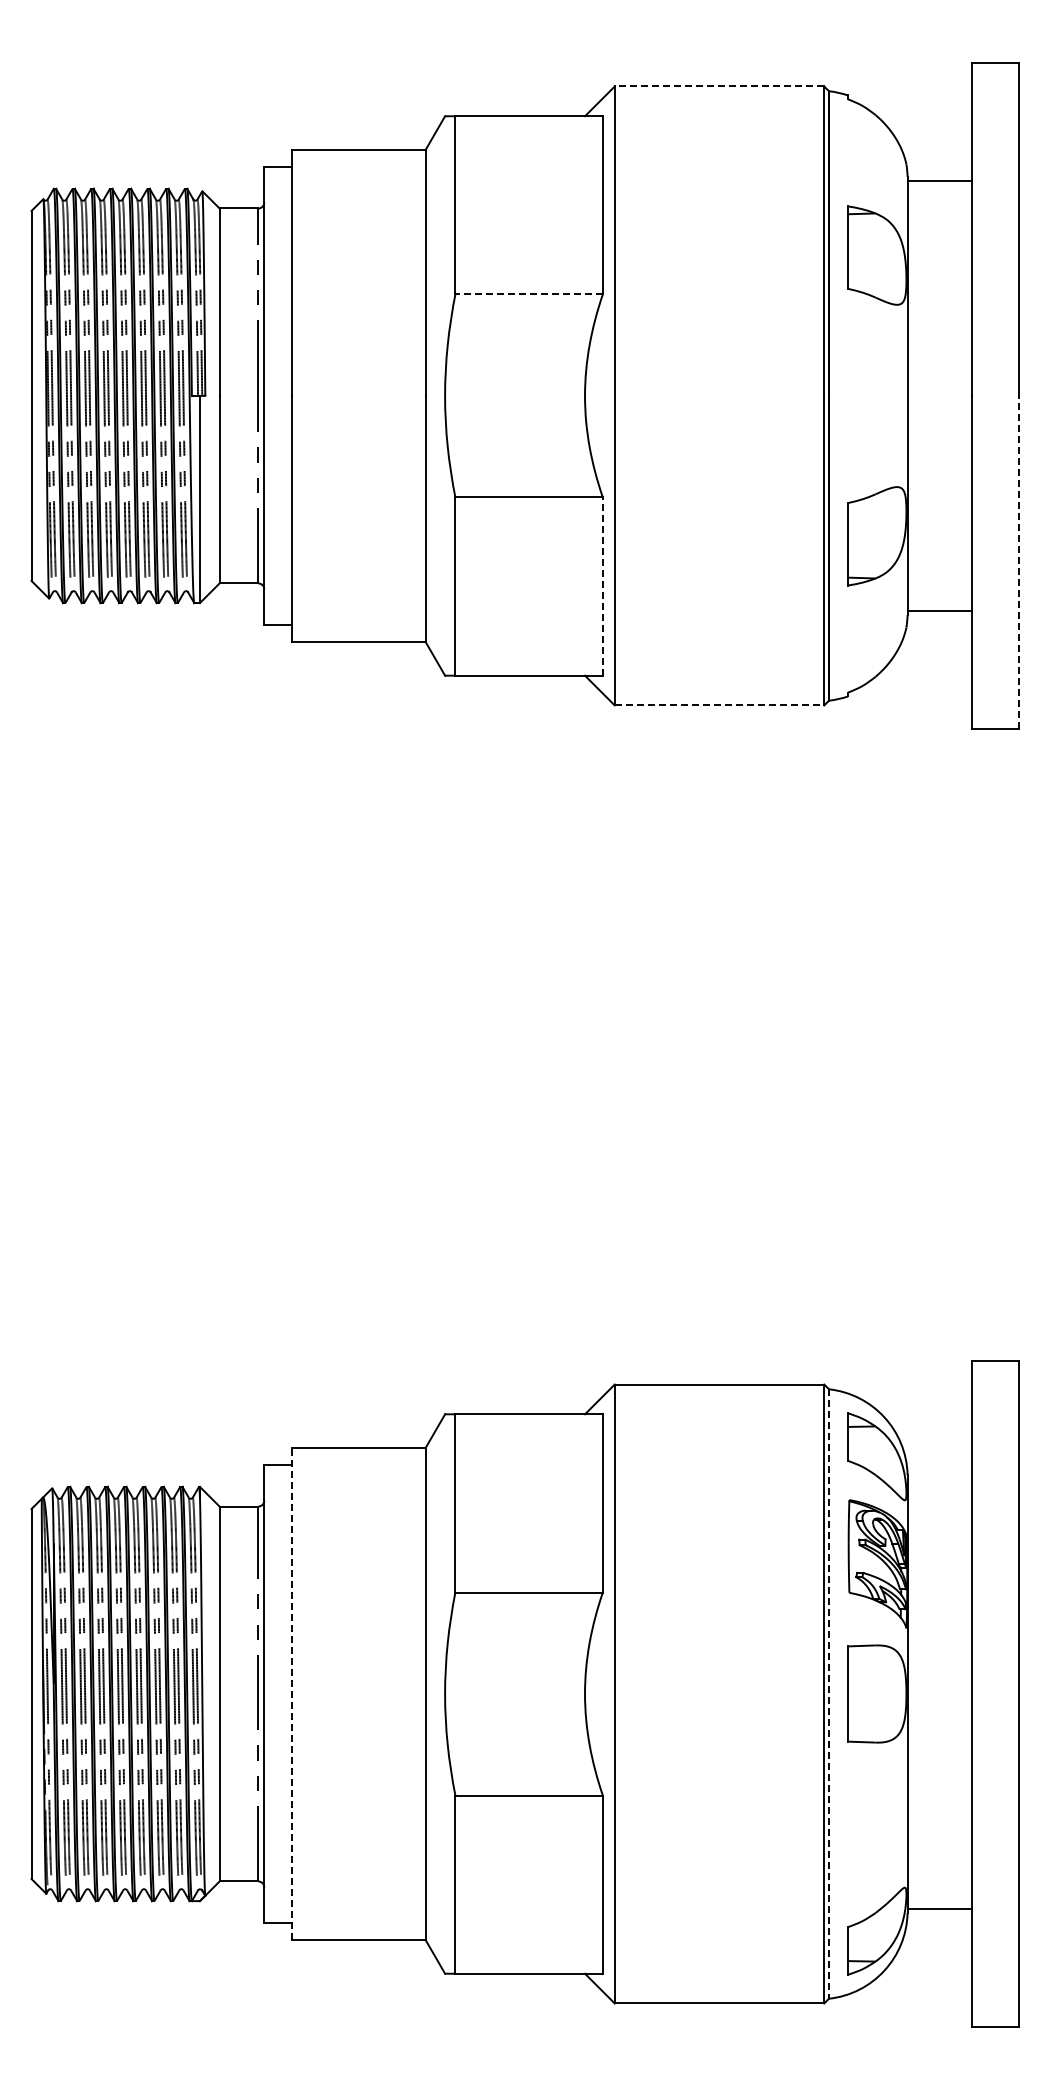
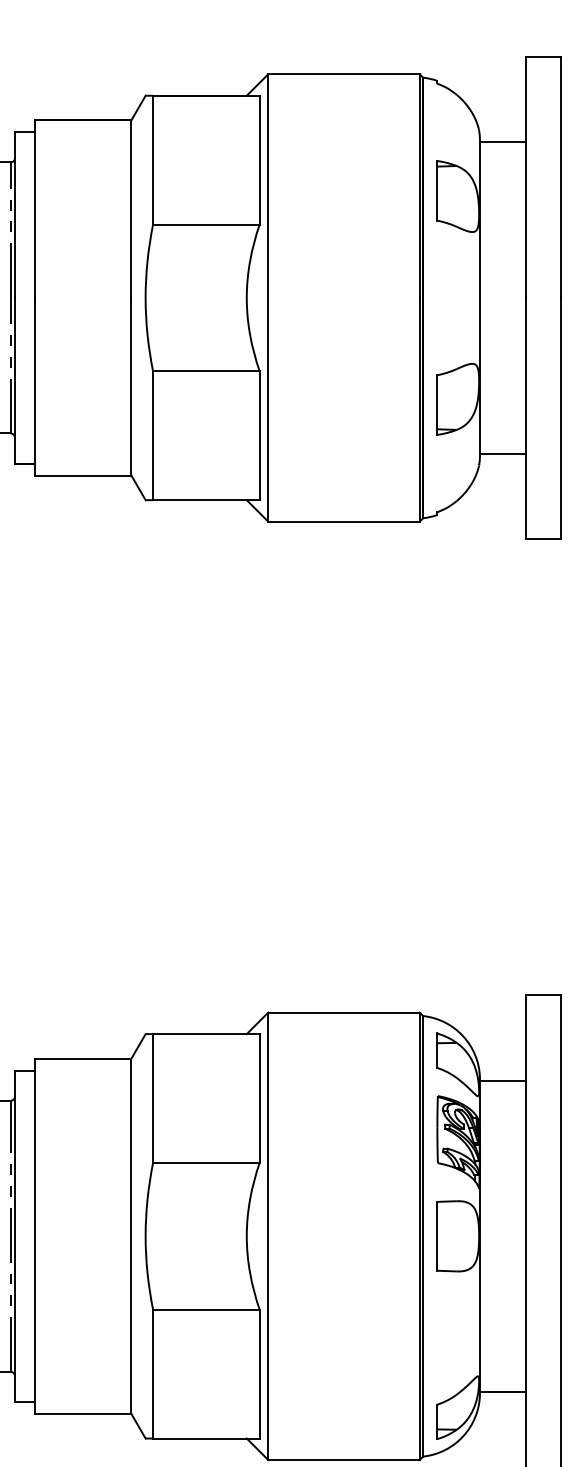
line: (719, 86) -> (343, 74), dashed -> solid
line: (529, 294) -> (206, 224), dashed -> solid
line: (1019, 562) -> (560, 418), dashed -> solid
line: (602, 586) -> (259, 435), dashed -> solid
line: (719, 705) -> (343, 521), dashed -> solid
line: (939, 1478) -> (503, 1080), added
line: (292, 1694) -> (35, 1236), dashed -> solid
line: (829, 1694) -> (423, 1236), dashed -> solid

